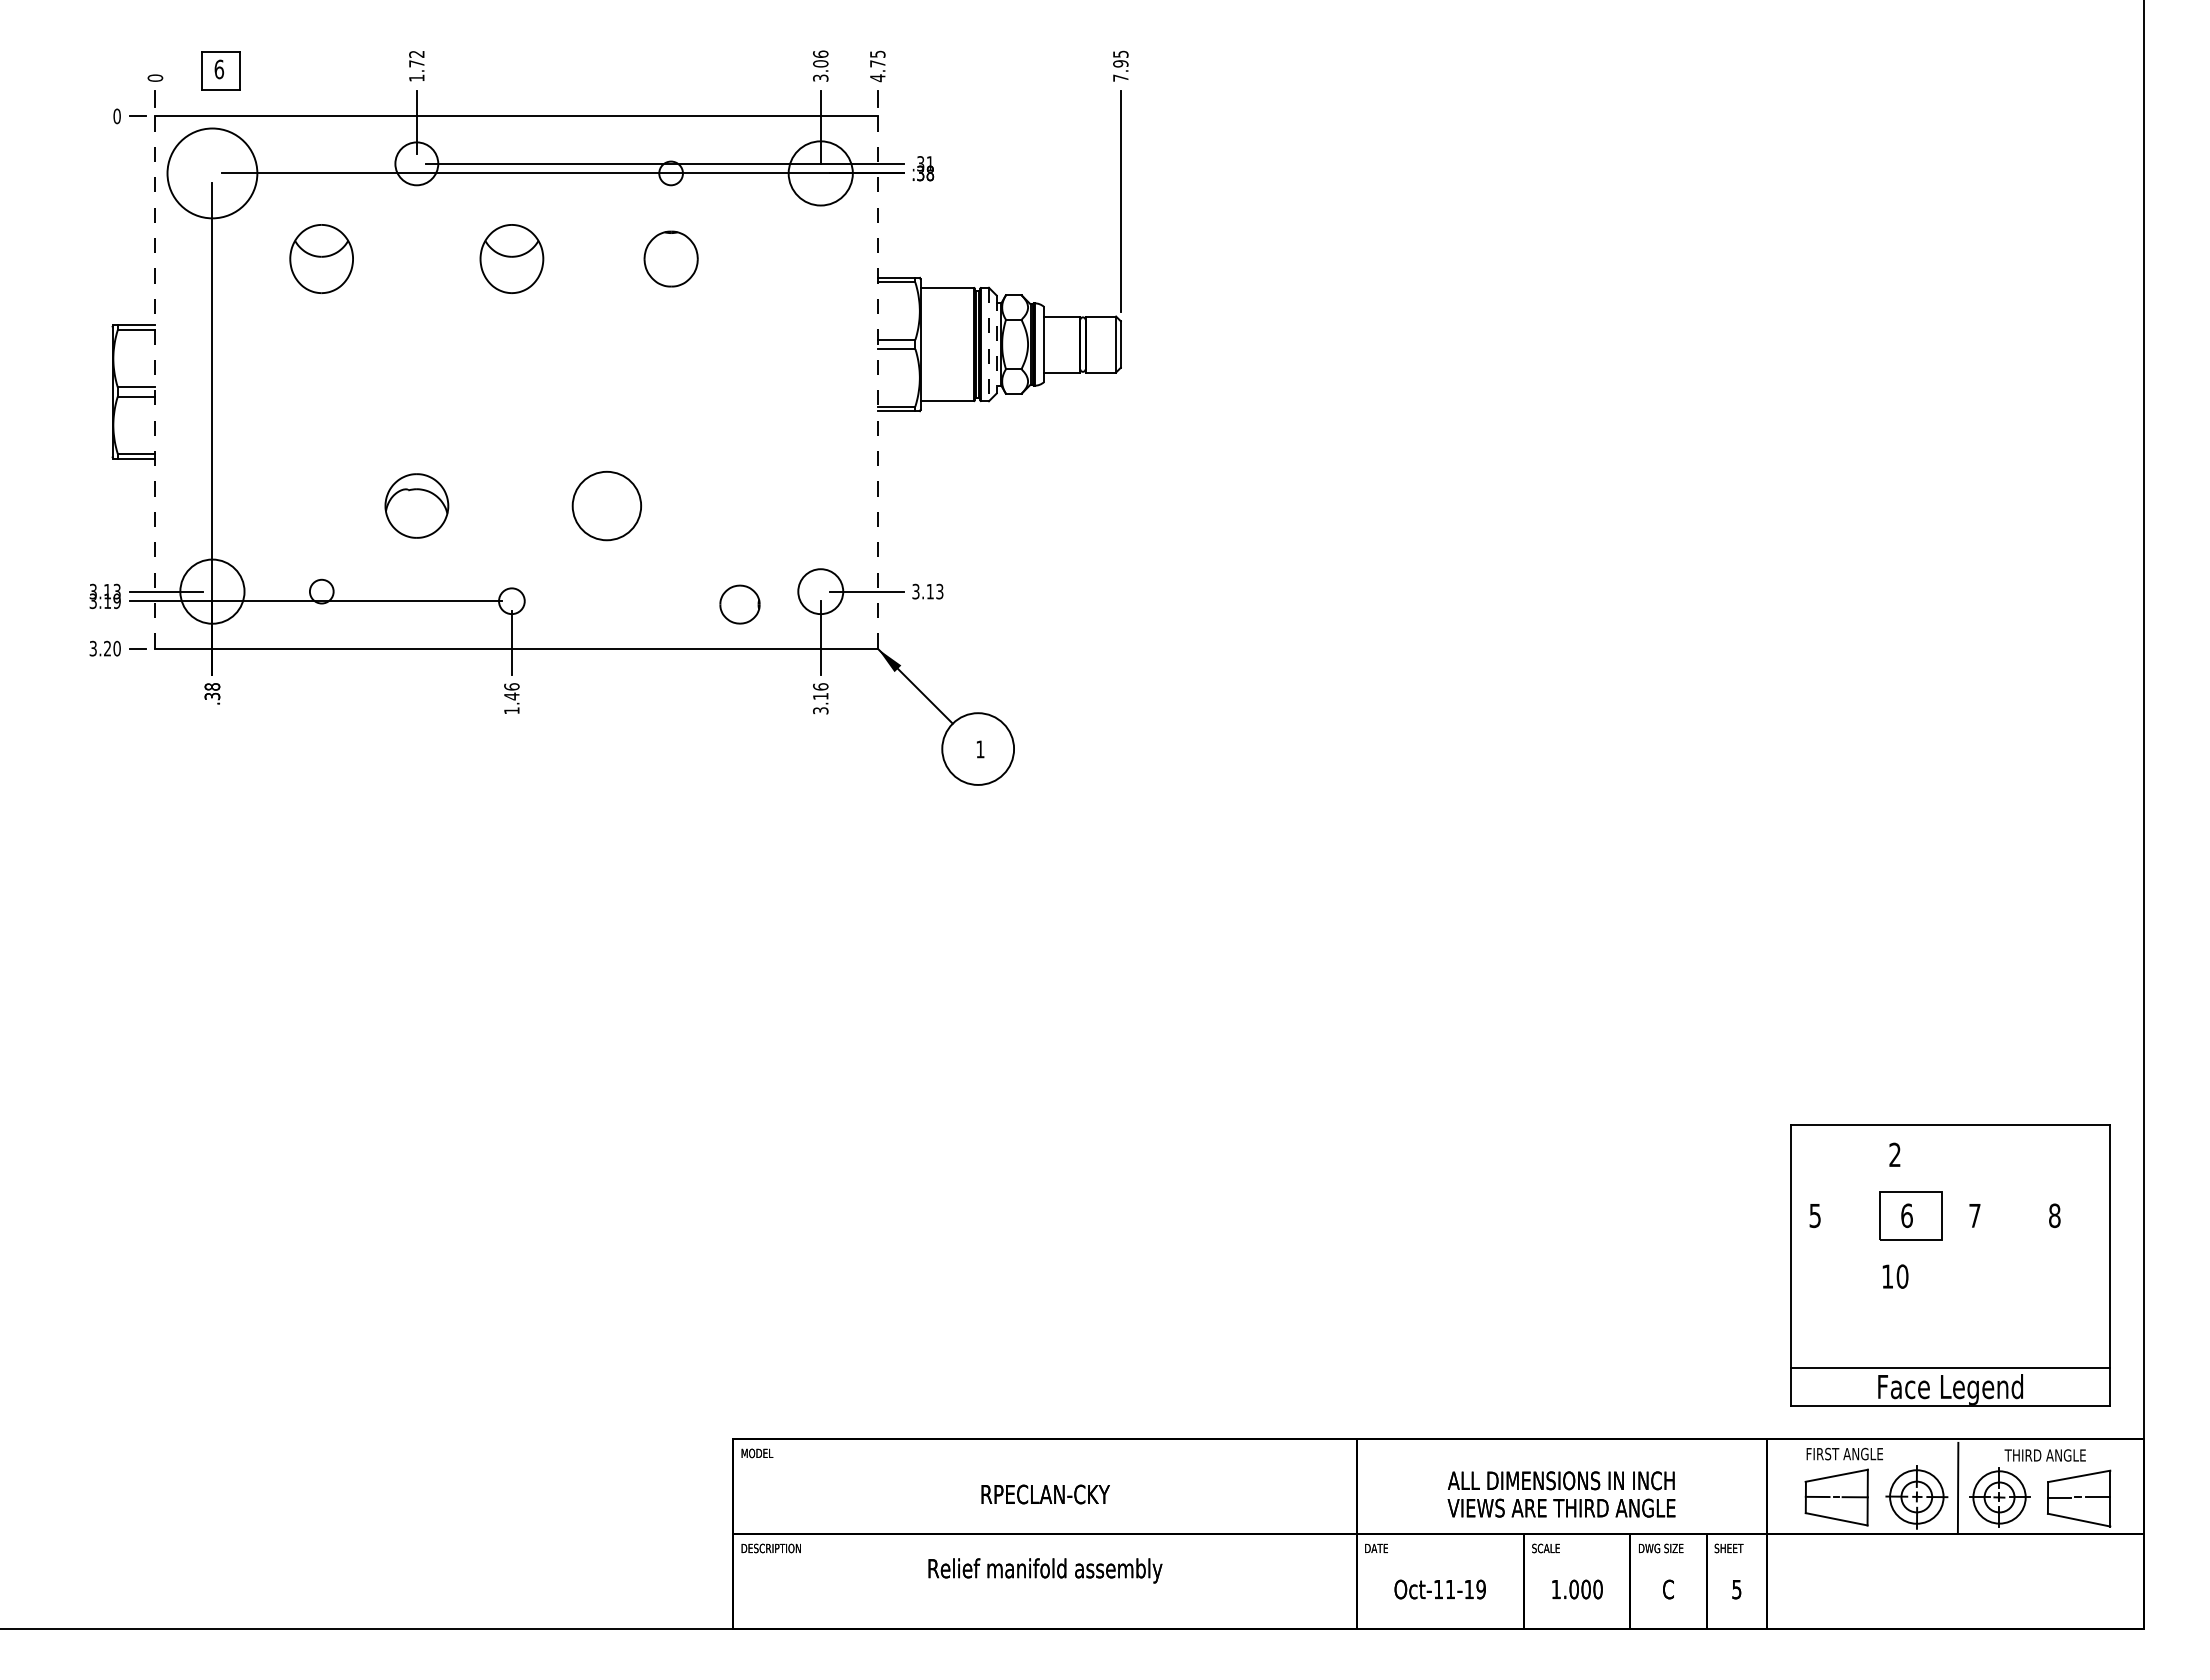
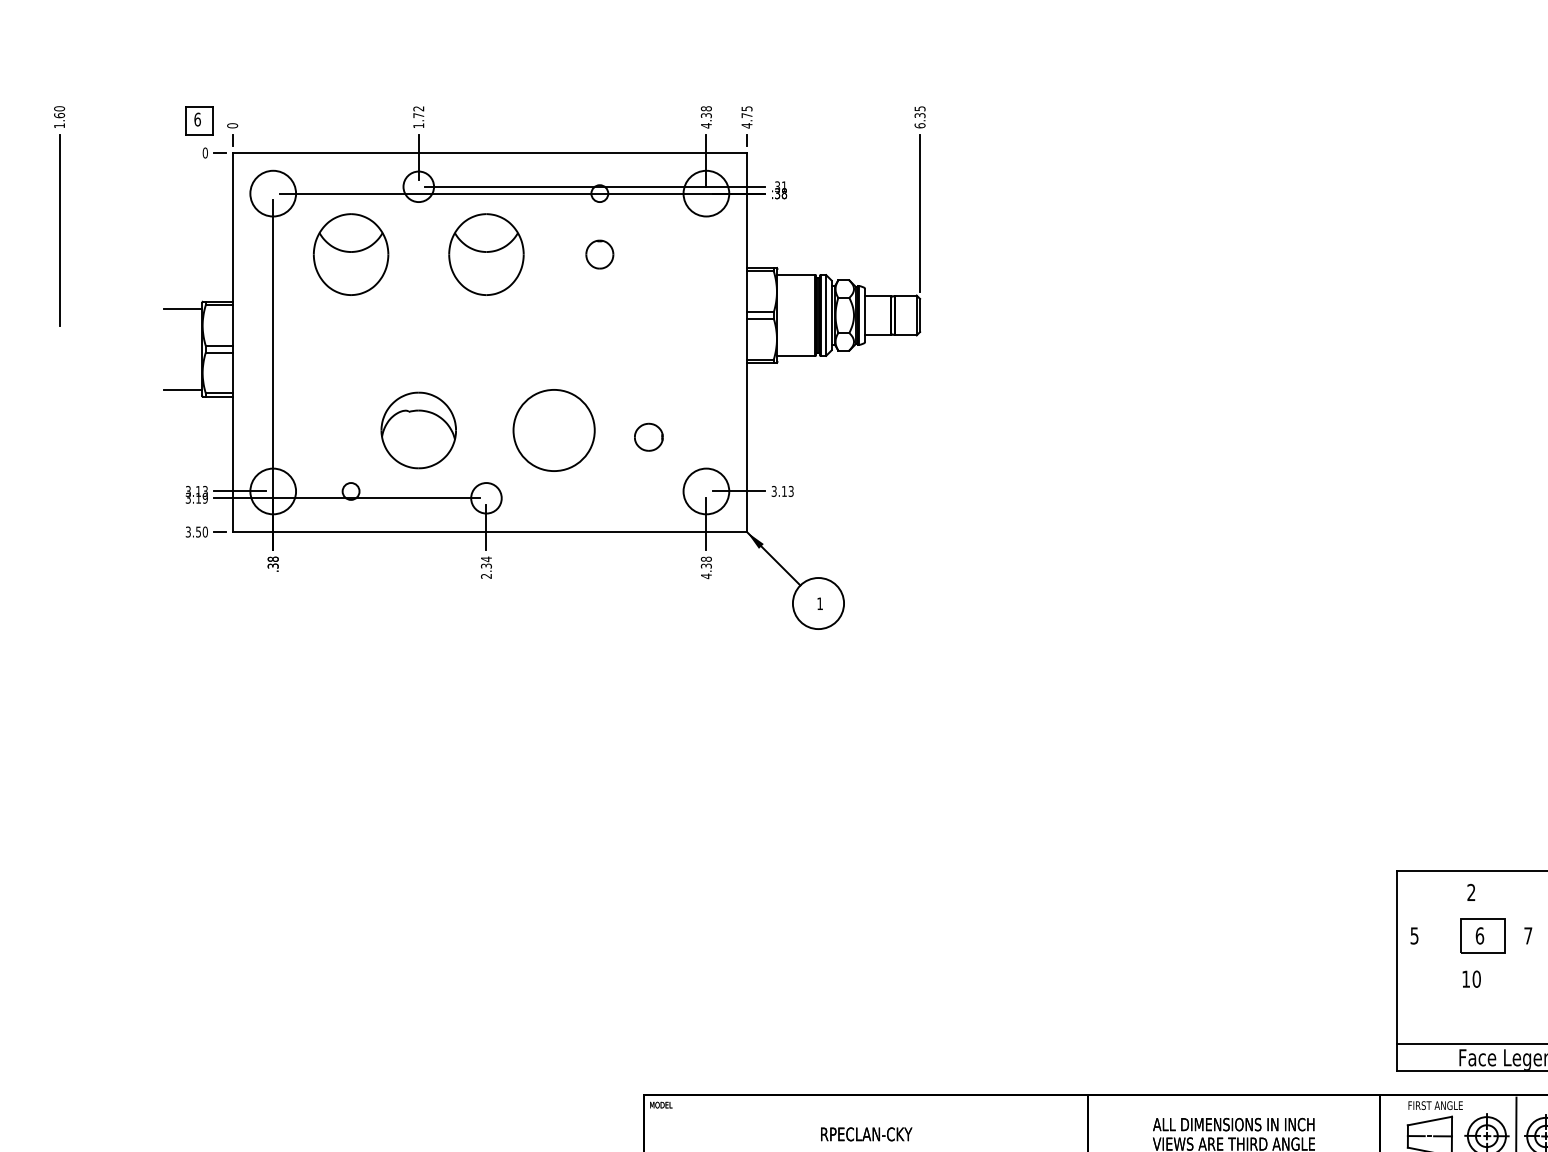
text: (820, 66) -> (706, 117), 3.06 -> 4.38
part: (220, 70) -> (198, 120), moved
text: (1120, 70) -> (919, 120), 7.95 -> 6.35
circle: (212, 173) -> (273, 193), size x0.71
part: (321, 258) -> (350, 254), size x1.67
part: (511, 258) -> (486, 254), size x1.67
part: (670, 258) -> (599, 254), size x0.71
line: (85, 335) -> (182, 309), added
line: (988, 344) -> (825, 315), dashed -> solid
line: (996, 345) -> (831, 316), dashed -> solid
line: (155, 382) -> (232, 342), dashed -> solid
line: (877, 383) -> (746, 343), dashed -> solid
line: (85, 448) -> (182, 389), added
part: (416, 505) -> (418, 430), size x1.67
circle: (606, 506) -> (553, 430), size x1.67
circle: (820, 591) -> (706, 491), size x1.43
circle: (511, 600) -> (486, 497), size x1.67
part: (739, 604) -> (648, 437), moved
text: (107, 648) -> (198, 531), 3.20 -> 3.50
text: (511, 698) -> (486, 567), 1.46 -> 2.34
text: (820, 698) -> (706, 567), 3.16 -> 4.38

